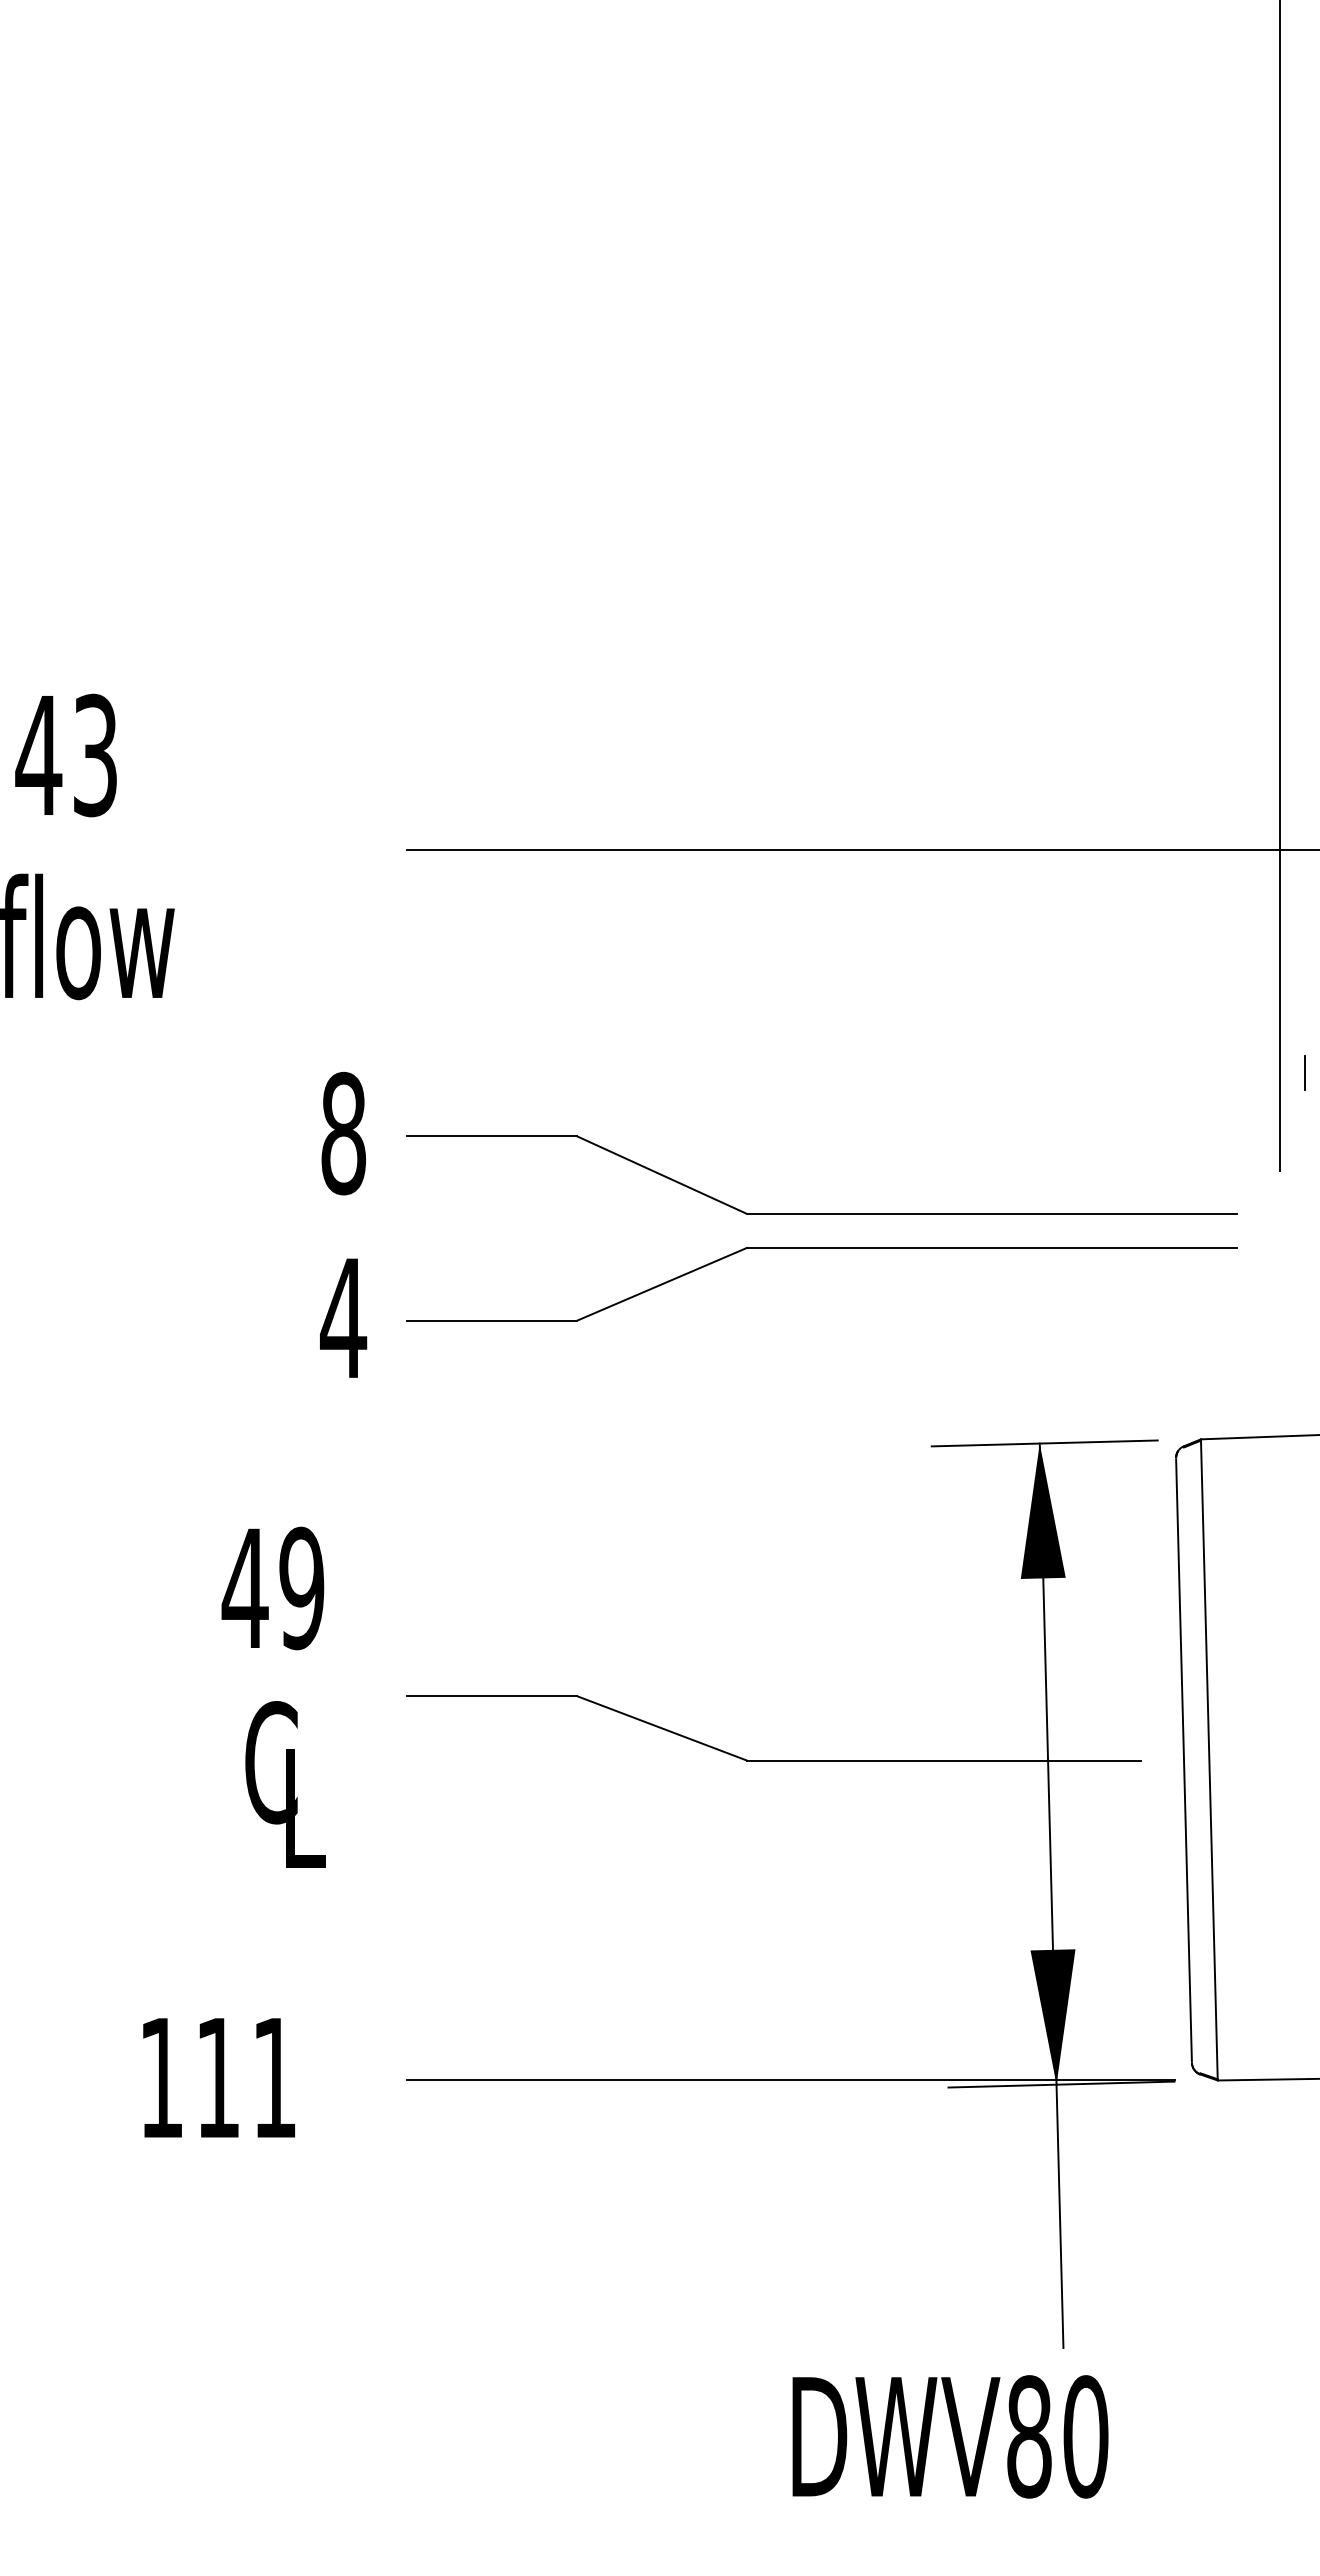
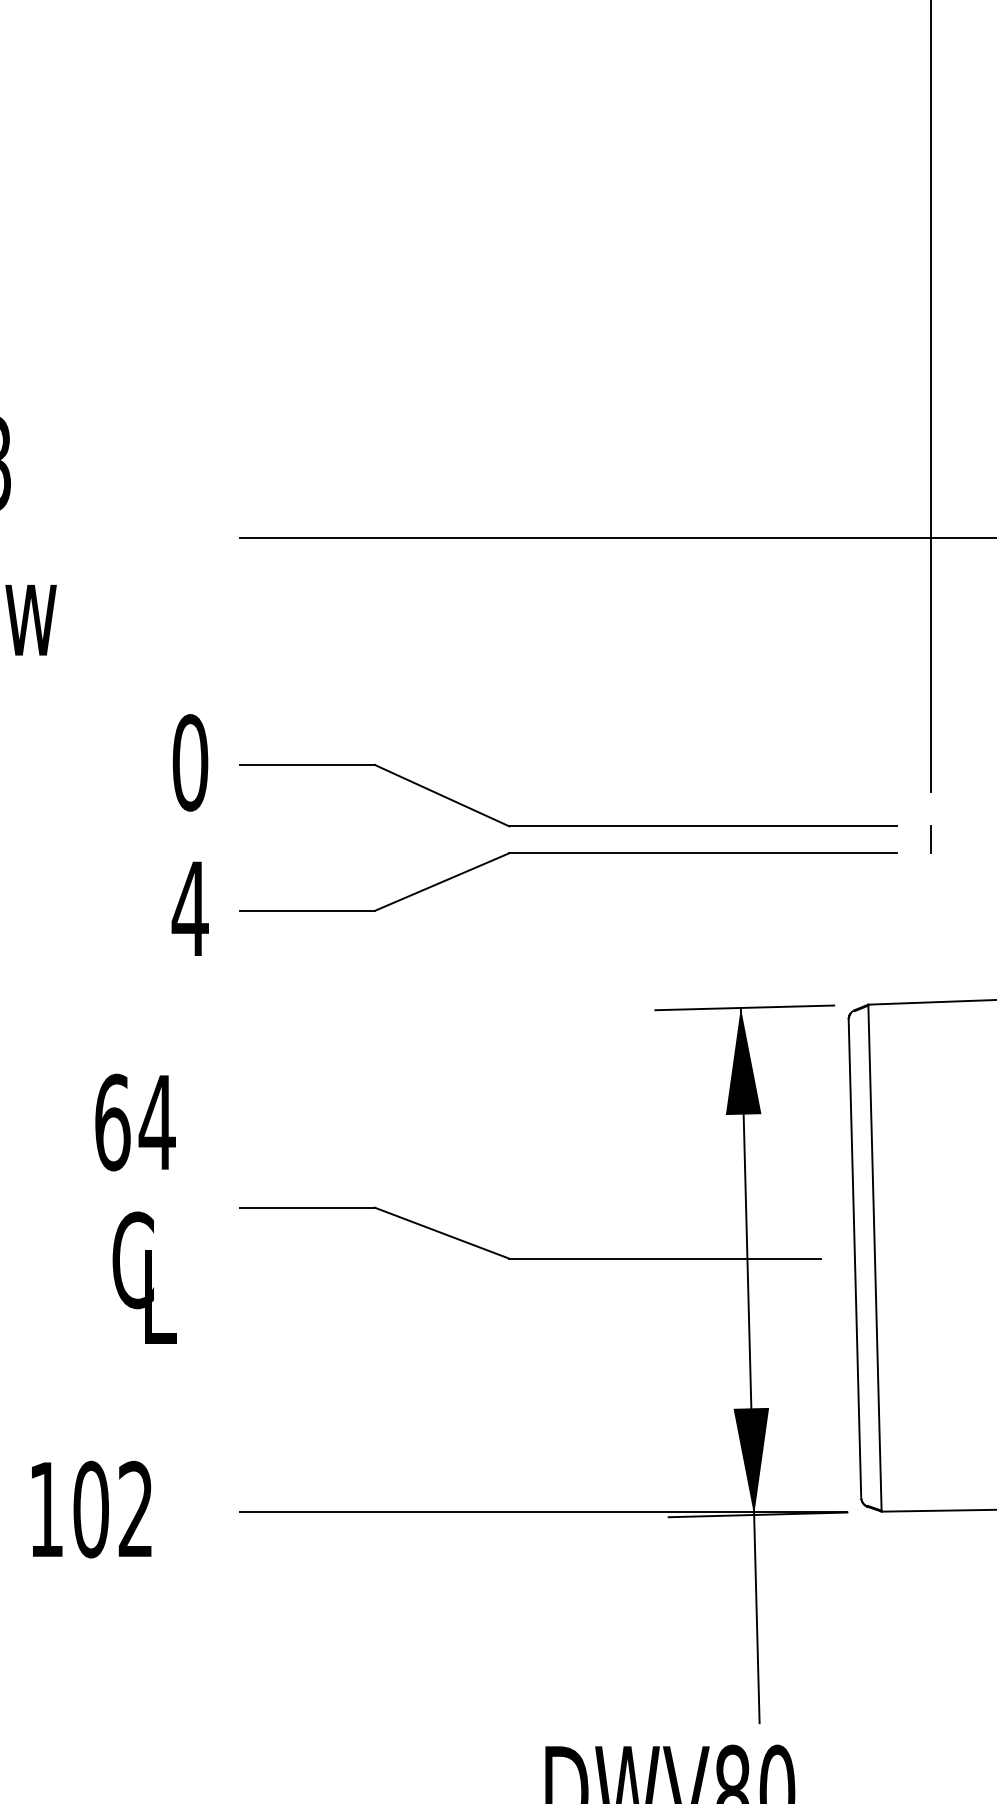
line: (1304, 1072) -> (930, 839), moved
text: (343, 1133) -> (190, 762), 8 -> 0
text: (273, 1588) -> (134, 1122), 49 -> 64
text: (245, 2077) -> (112, 1509), 111 -> 102

